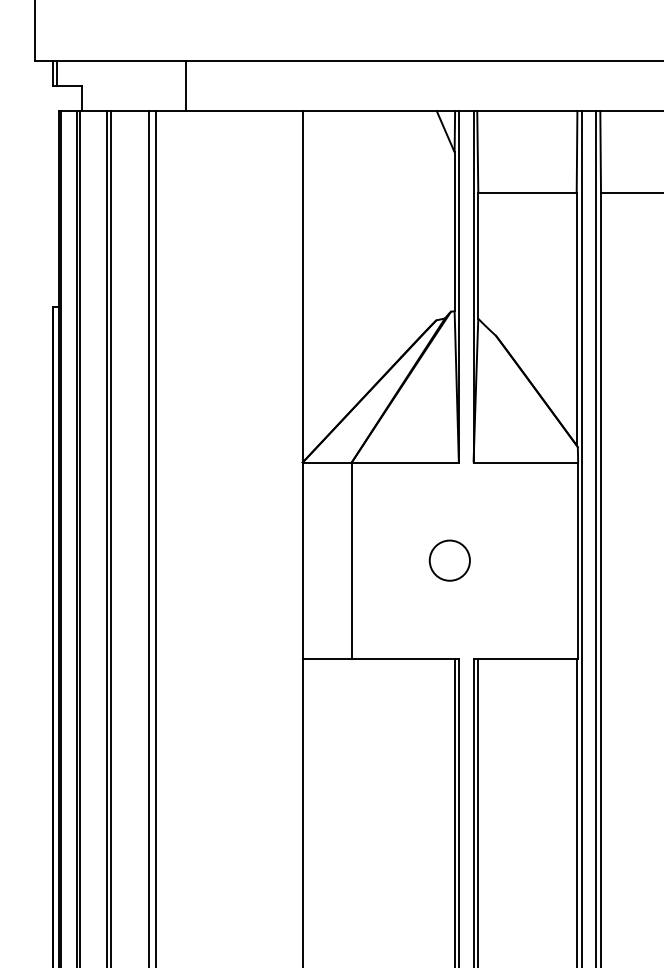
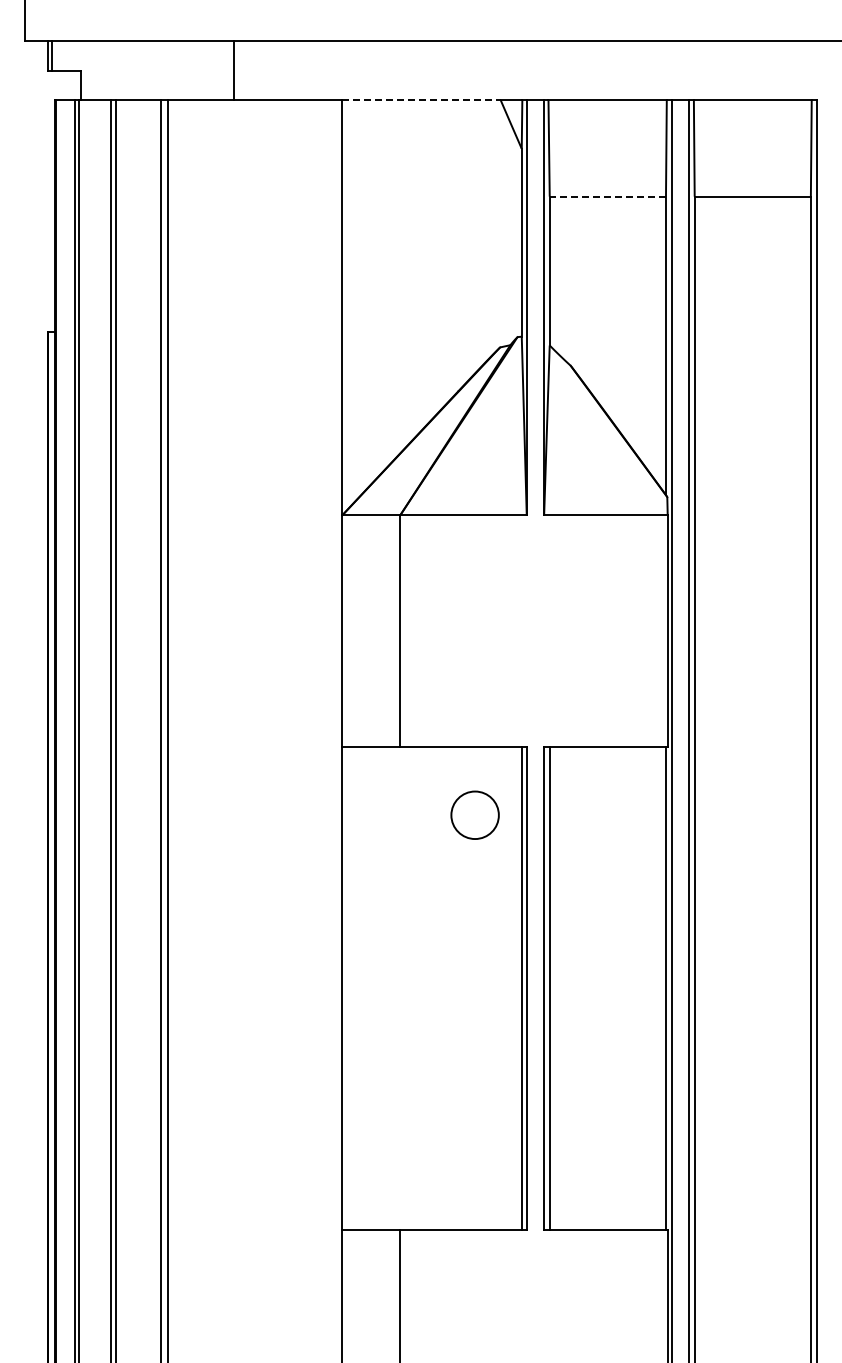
line: (186, 85) -> (234, 70), moved
line: (369, 111) -> (421, 100), solid -> dashed
line: (527, 192) -> (607, 196), solid -> dashed
circle: (449, 560) -> (474, 814), moved

